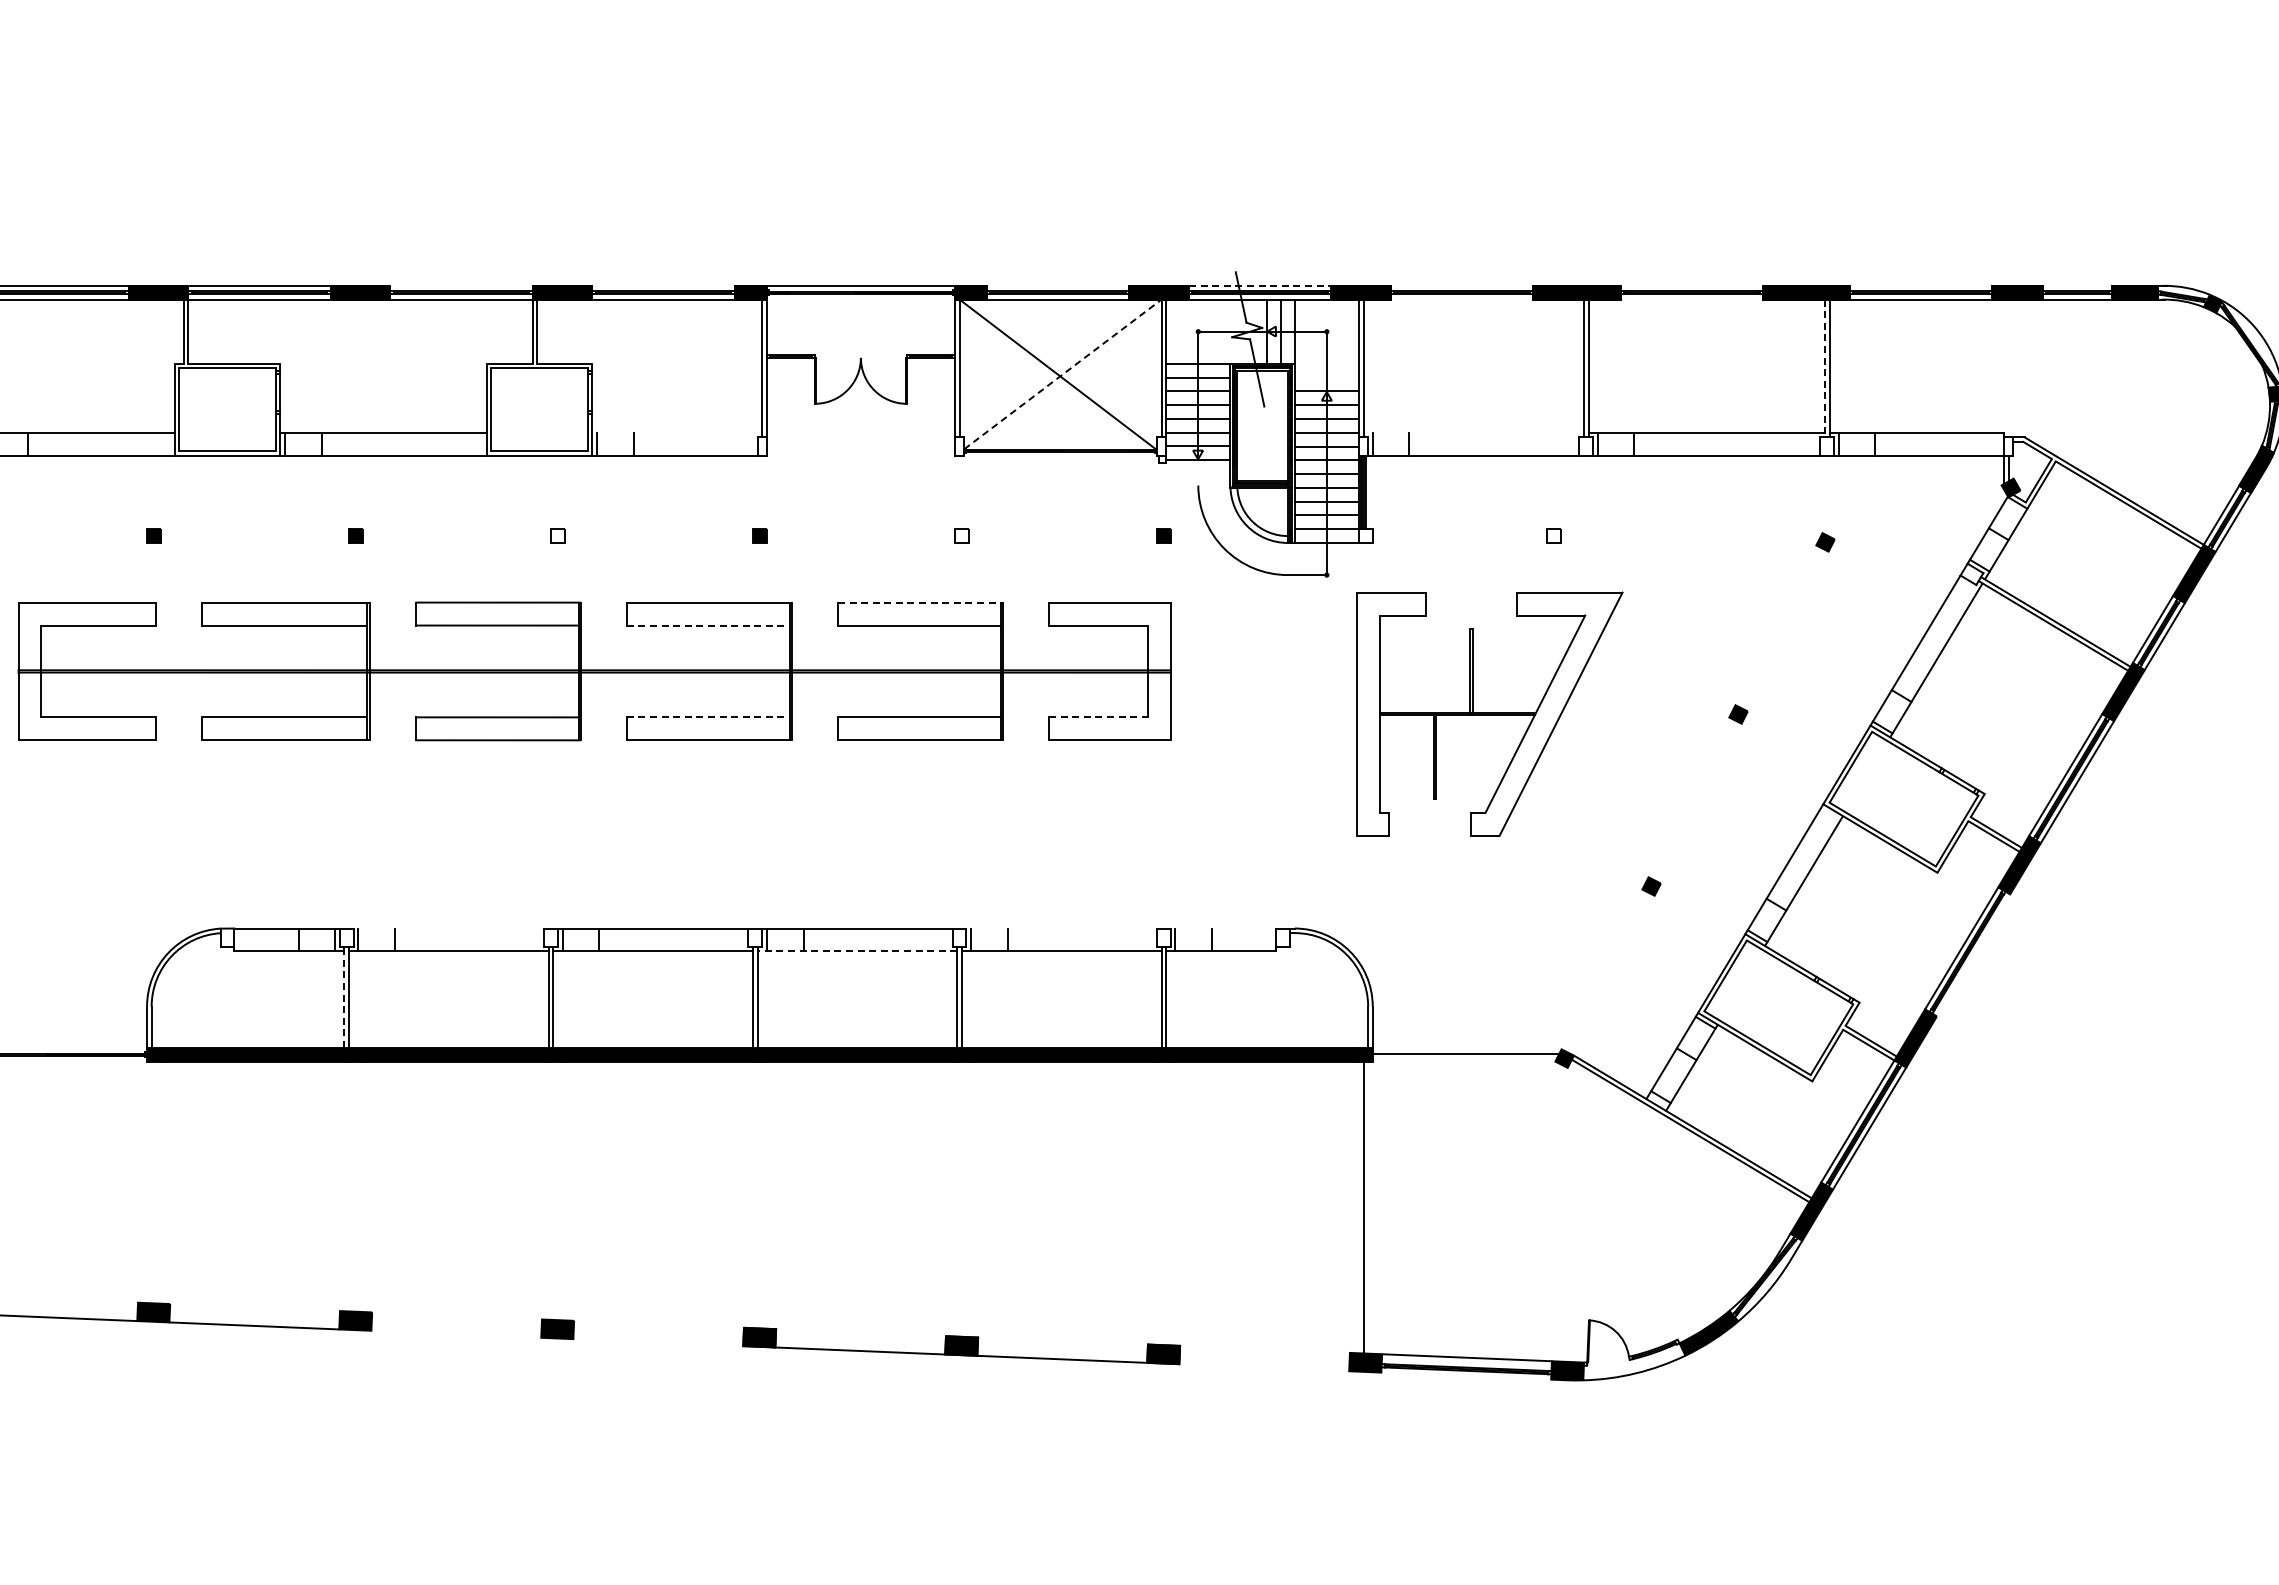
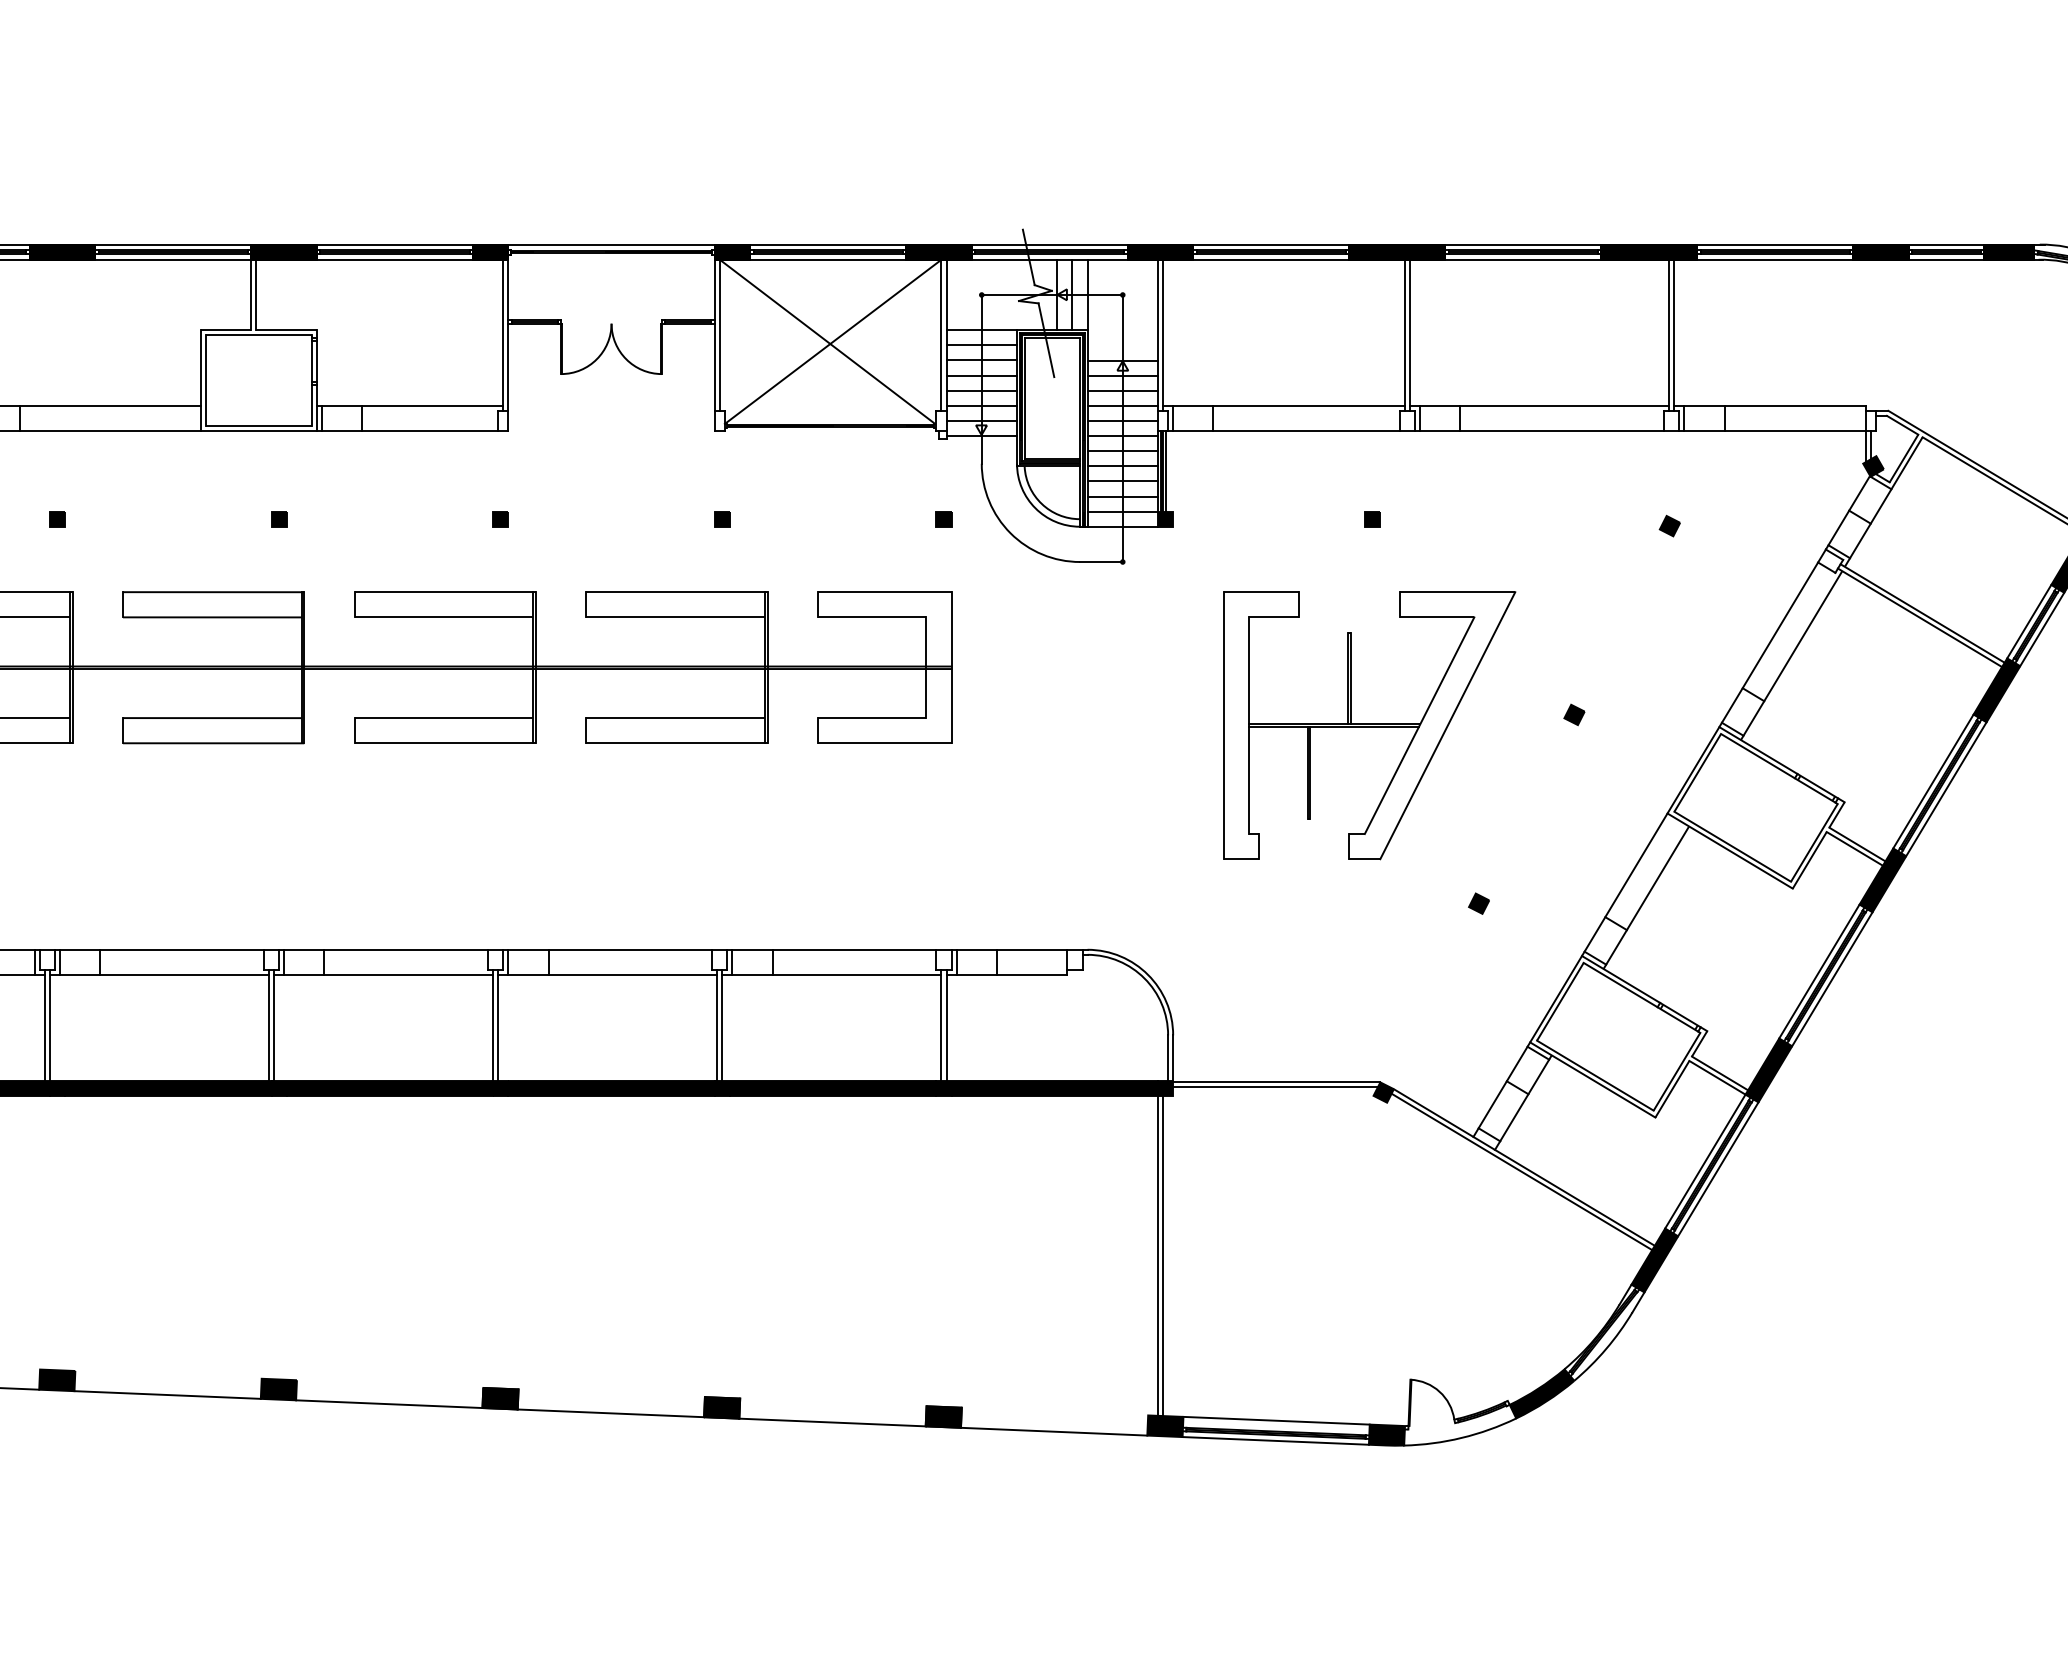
line: (461, 285) -> (173, 244), added
line: (663, 285) -> (394, 244), added
line: (1058, 285) -> (828, 244), added
line: (1260, 285) -> (1050, 244), dashed -> solid
line: (1462, 285) -> (1271, 244), added
line: (1691, 285) -> (1522, 244), added
line: (1921, 285) -> (1775, 244), added
line: (2076, 285) -> (1945, 244), added
line: (1462, 299) -> (1271, 259), added
line: (1691, 299) -> (1522, 259), added
line: (1824, 368) -> (1668, 335), dashed -> solid
line: (1062, 374) -> (832, 341), dashed -> solid
line: (677, 432) -> (410, 405), added
line: (1473, 432) -> (1283, 405), added
line: (1198, 472) -> (981, 449), added
fill: (557, 535) -> (278, 518), added
fill: (961, 535) -> (721, 518), added
fill: (1365, 535) -> (1165, 518), added
fill: (1553, 535) -> (1371, 518), added
line: (920, 602) -> (676, 592), dashed -> solid
line: (708, 625) -> (444, 617), dashed -> solid
part: (1489, 713) -> (1369, 724), moved
line: (708, 717) -> (444, 718), dashed -> solid
line: (1098, 717) -> (872, 718), dashed -> solid
line: (448, 928) -> (159, 949), added
line: (1061, 928) -> (831, 949), added
line: (1223, 928) -> (1009, 949), added
line: (857, 951) -> (607, 975), dashed -> solid
line: (1973, 955) -> (1832, 979), added
line: (344, 996) -> (44, 1024), dashed -> solid
line: (1466, 1049) -> (1276, 1082), added
line: (1358, 1207) -> (1157, 1255), added
line: (456, 1333) -> (167, 1394), added
line: (658, 1342) -> (389, 1404), added
line: (1264, 1367) -> (1054, 1431), added
line: (1466, 1375) -> (1276, 1440), added

